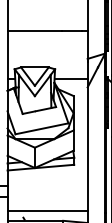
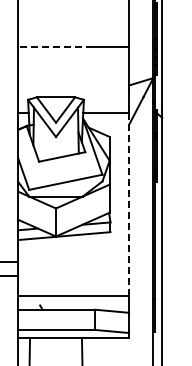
line: (34, 31) -> (55, 47), solid -> dashed
line: (87, 145) -> (129, 205), solid -> dashed

